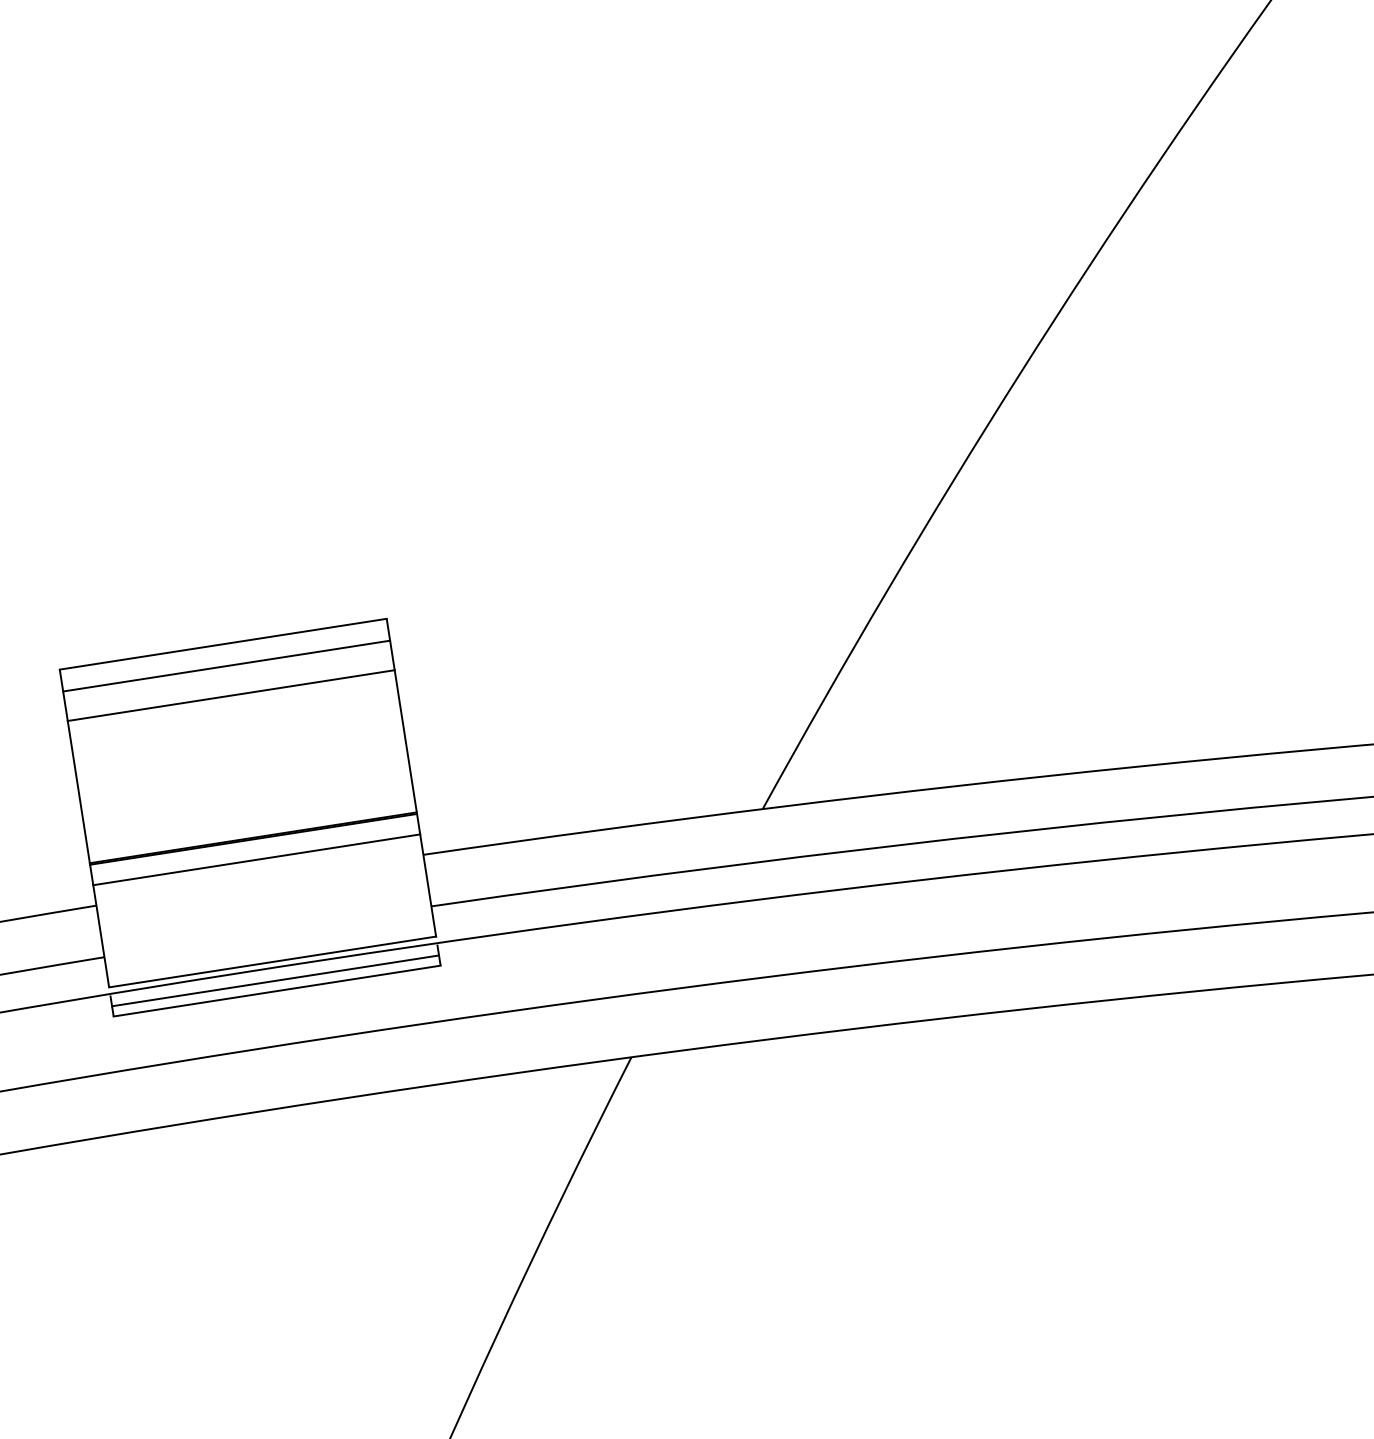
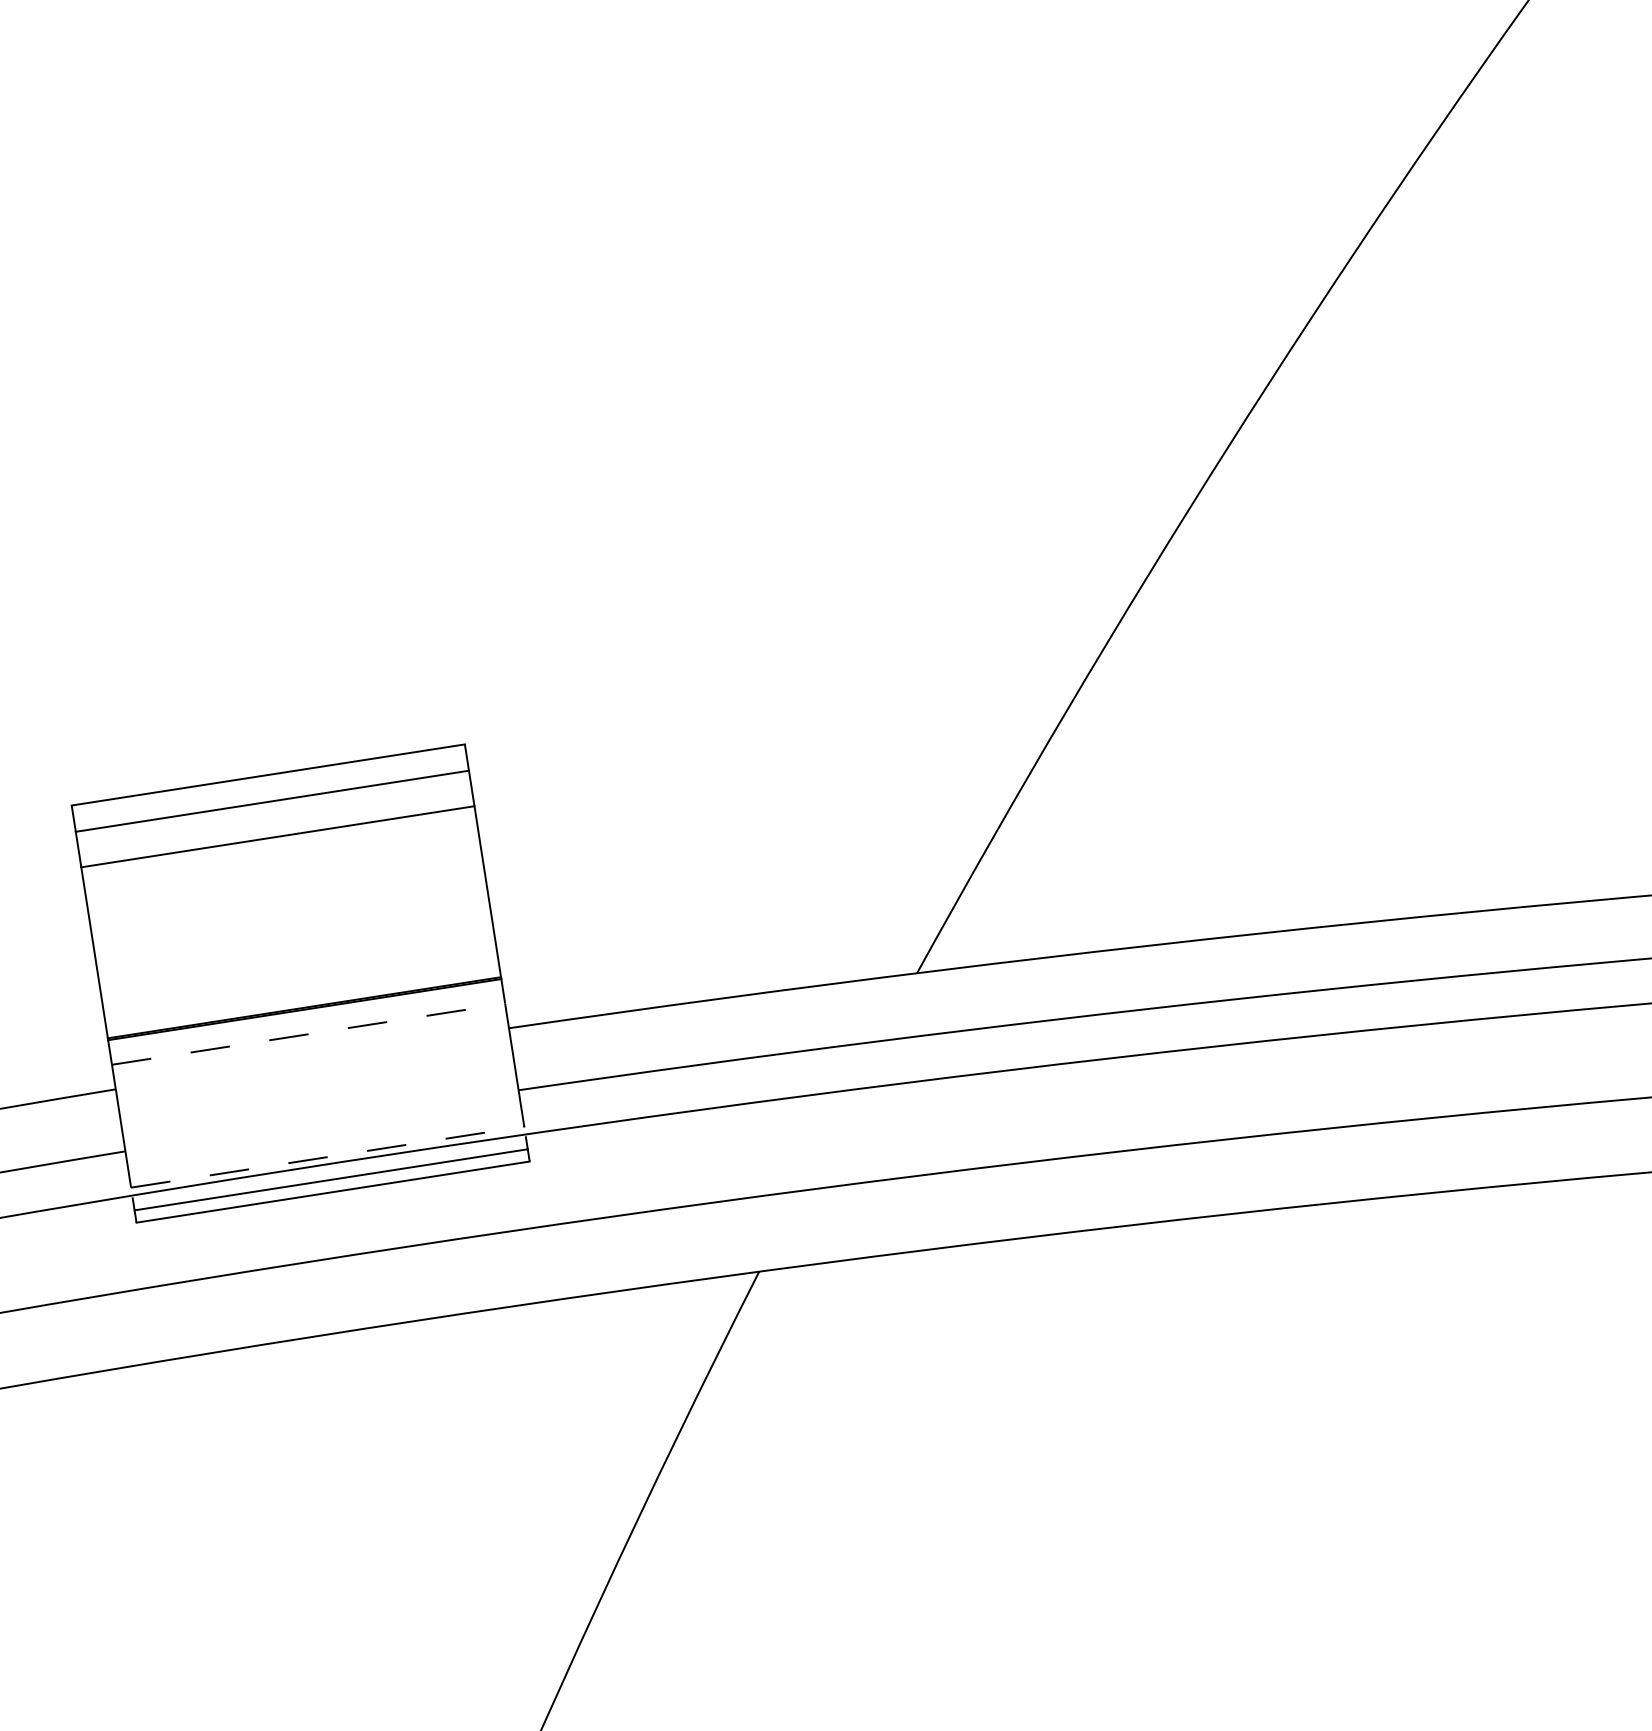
line: (257, 859) -> (309, 1033), solid -> dashed
line: (273, 961) -> (328, 1156), solid -> dashed

